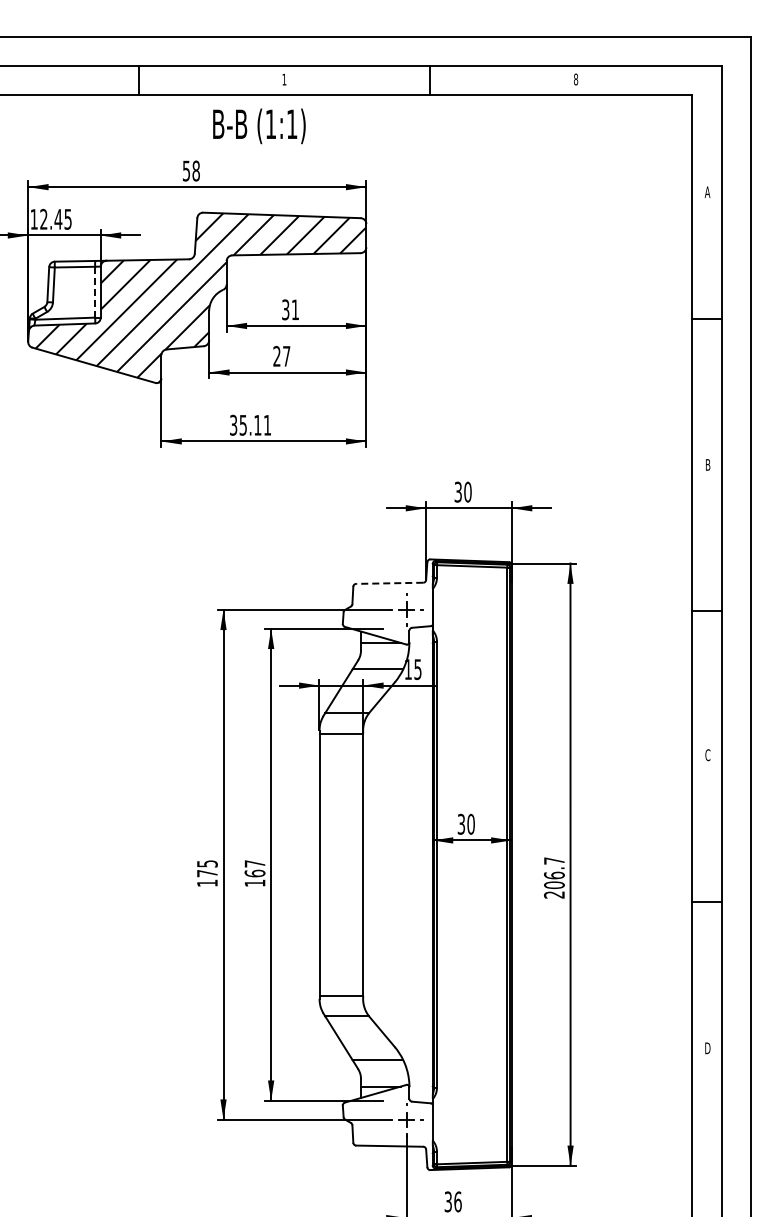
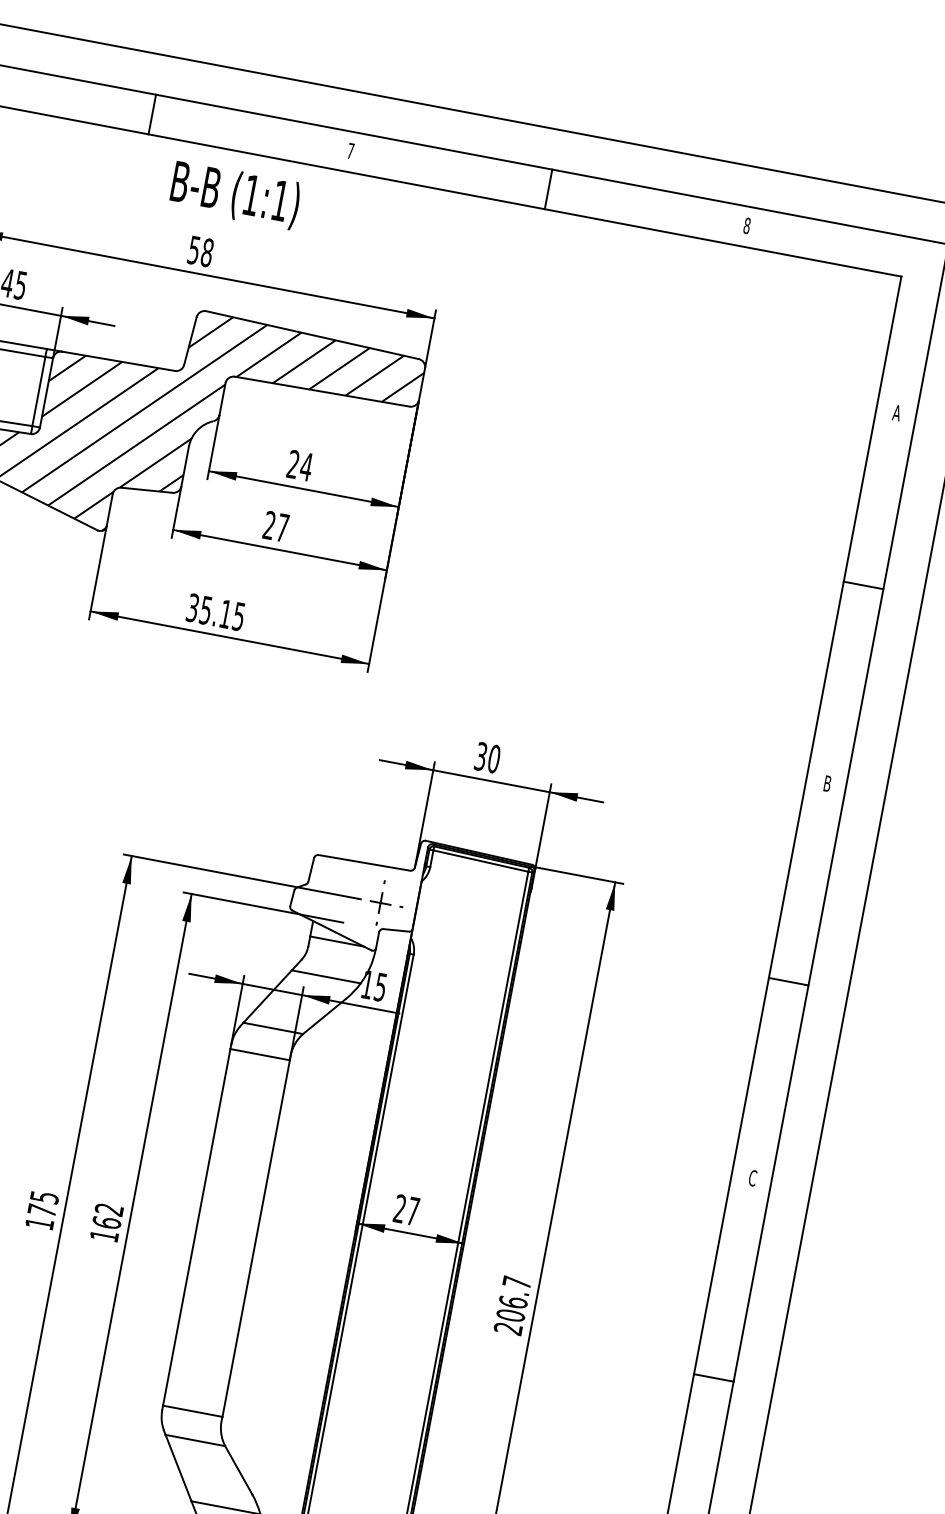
text: (284, 79) -> (350, 151), 1 -> 7
text: (259, 126) -> (235, 195), moved
line: (95, 291) -> (39, 390), dashed -> solid
text: (290, 309) -> (299, 465), 31 -> 24
text: (267, 425) -> (238, 616), 35.11 -> 35.15
line: (389, 583) -> (364, 863), dashed -> solid
text: (465, 823) -> (405, 1208), 30 -> 27
text: (254, 863) -> (108, 1208), 167 -> 162

